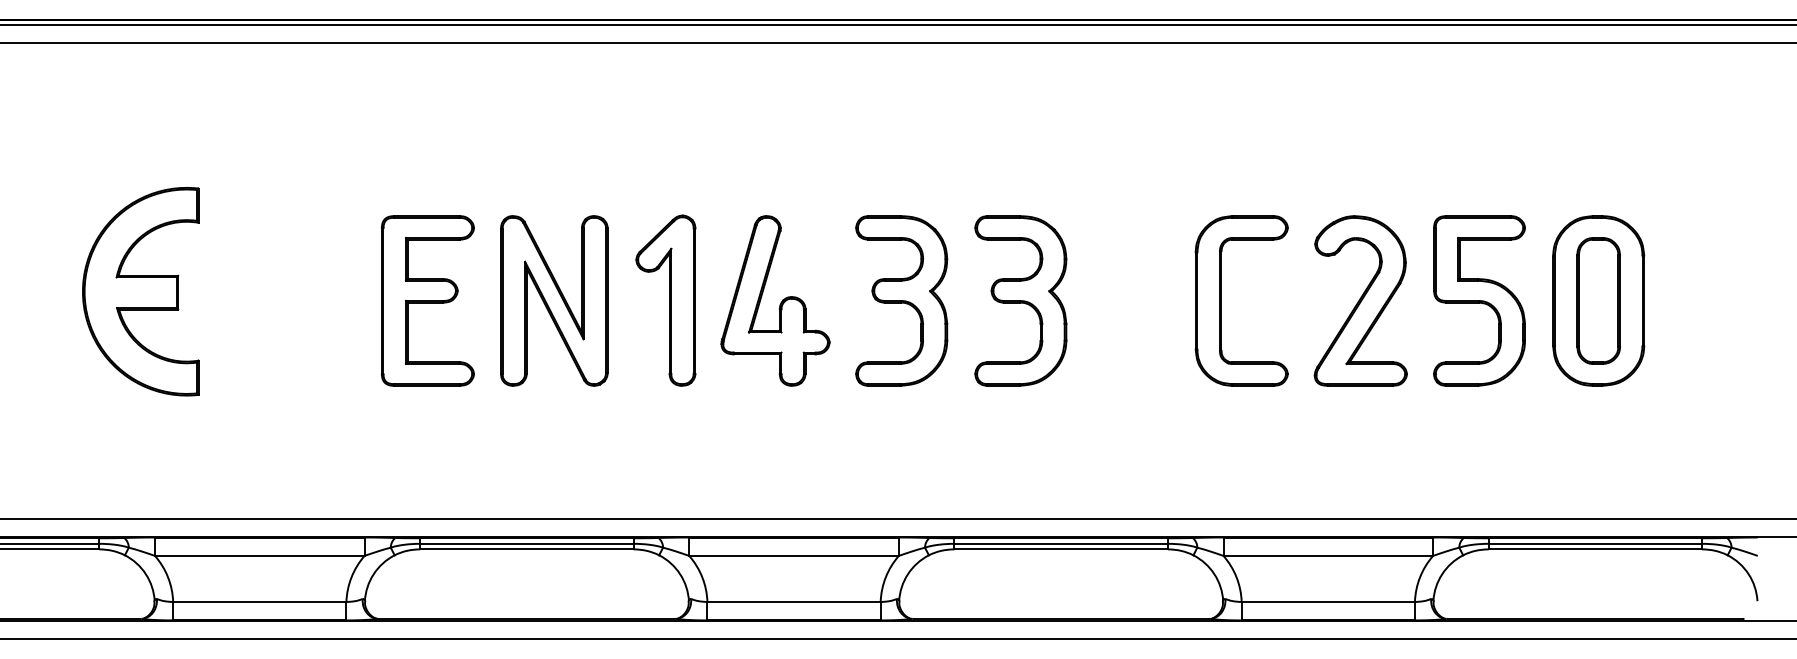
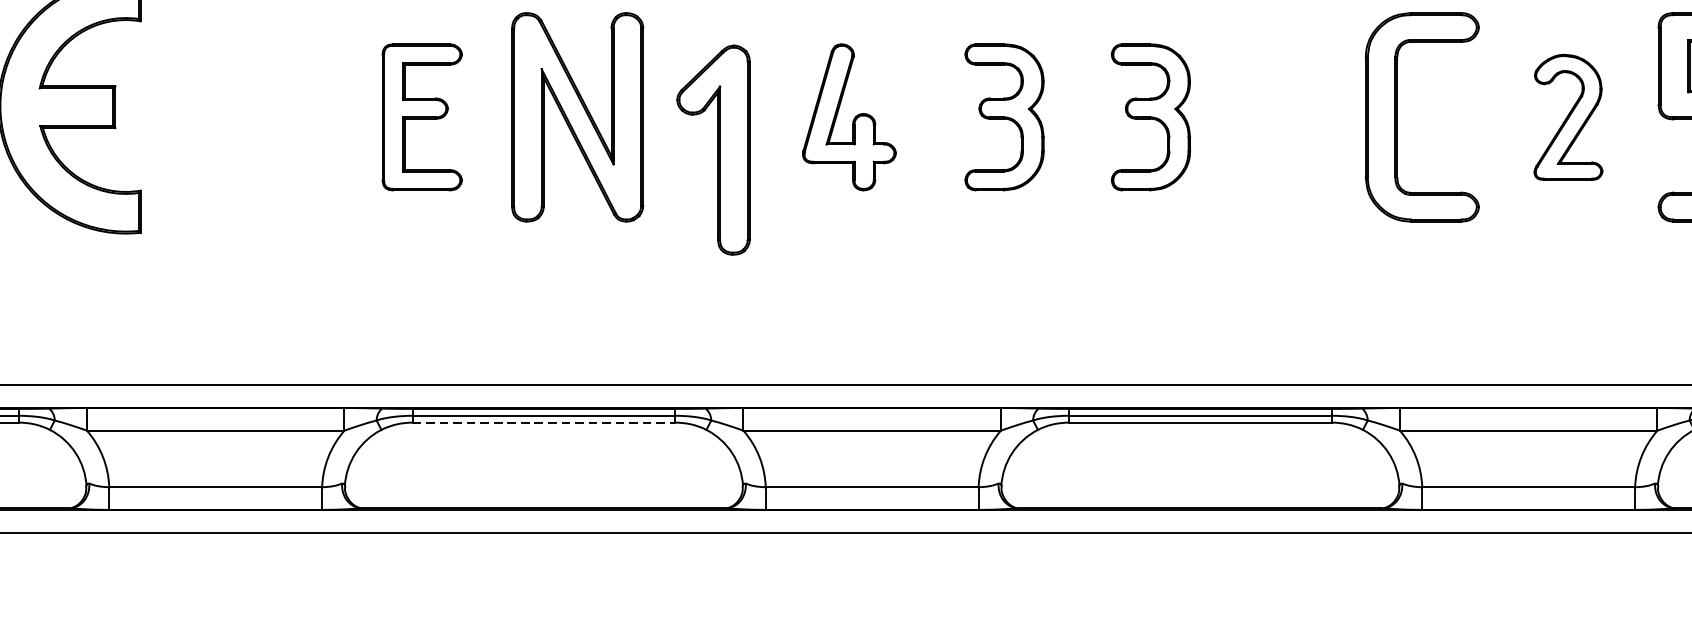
part: (427, 300) -> (421, 116), size x0.7
part: (665, 300) -> (712, 149), moved
part: (775, 300) -> (849, 116), size x0.7
part: (901, 300) -> (1004, 116), size x0.7
part: (1020, 300) -> (1150, 116), size x0.7
part: (1360, 300) -> (1568, 116), size x0.6
line: (526, 549) -> (543, 422), solid -> dashed

